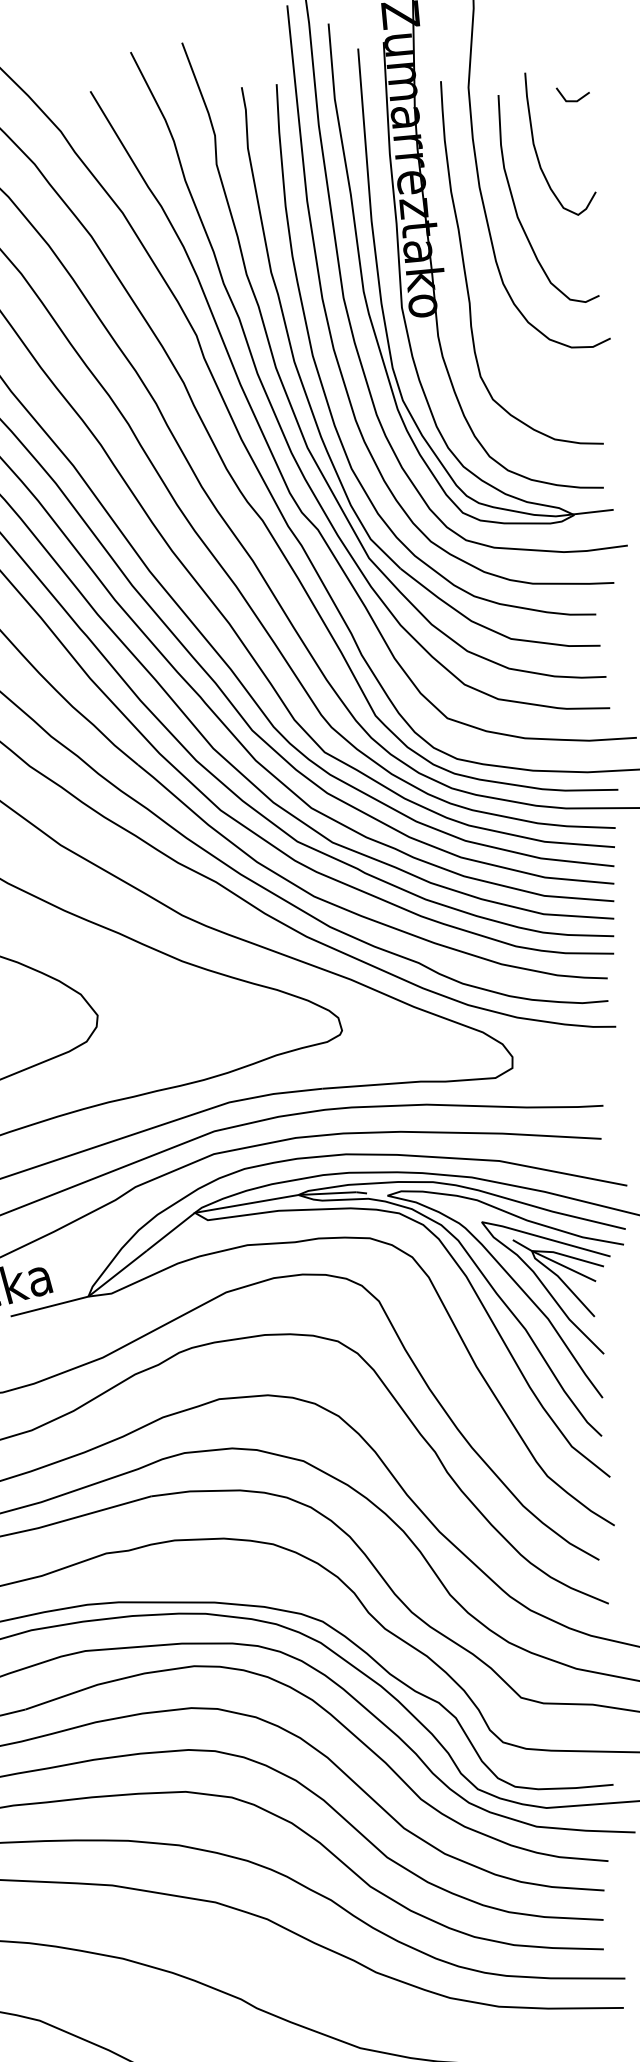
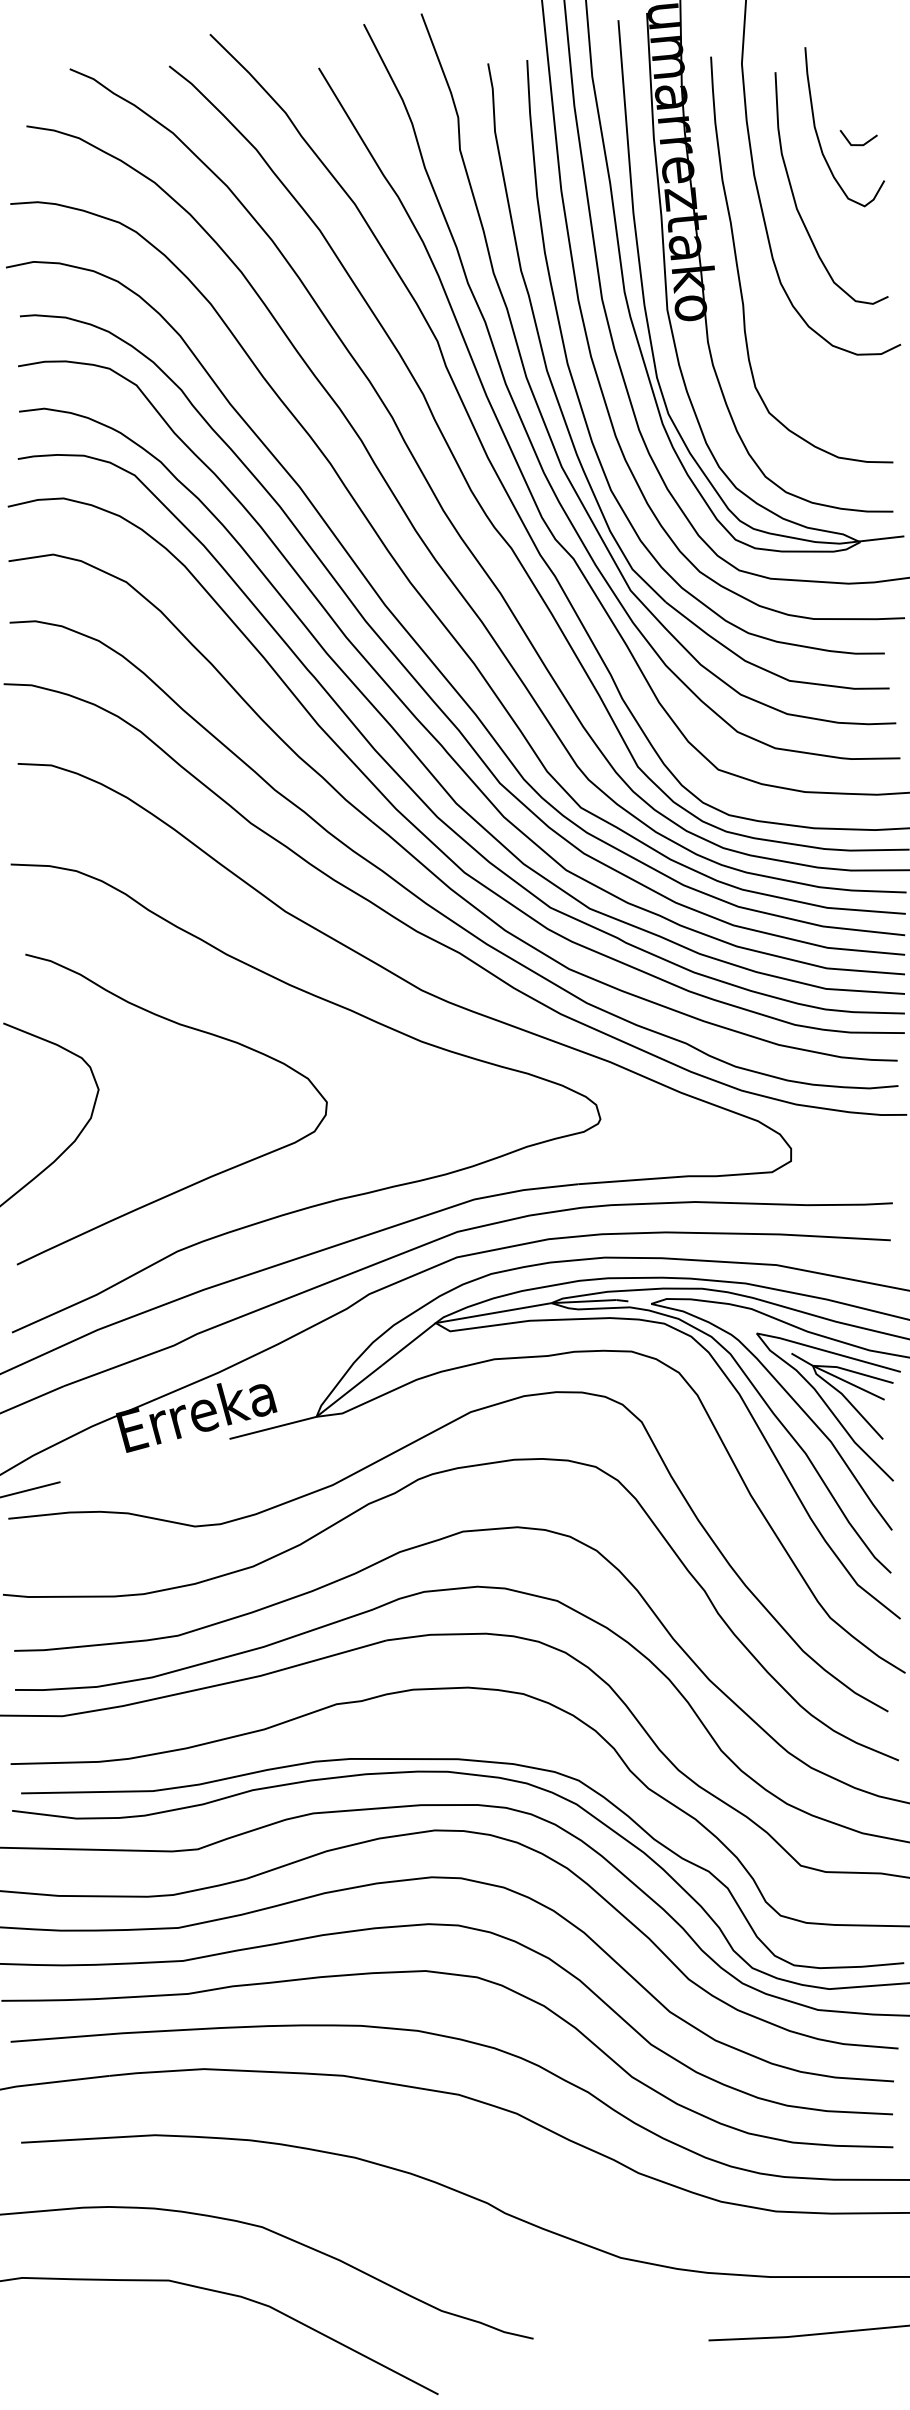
line: (572, 100) -> (858, 144), moved

